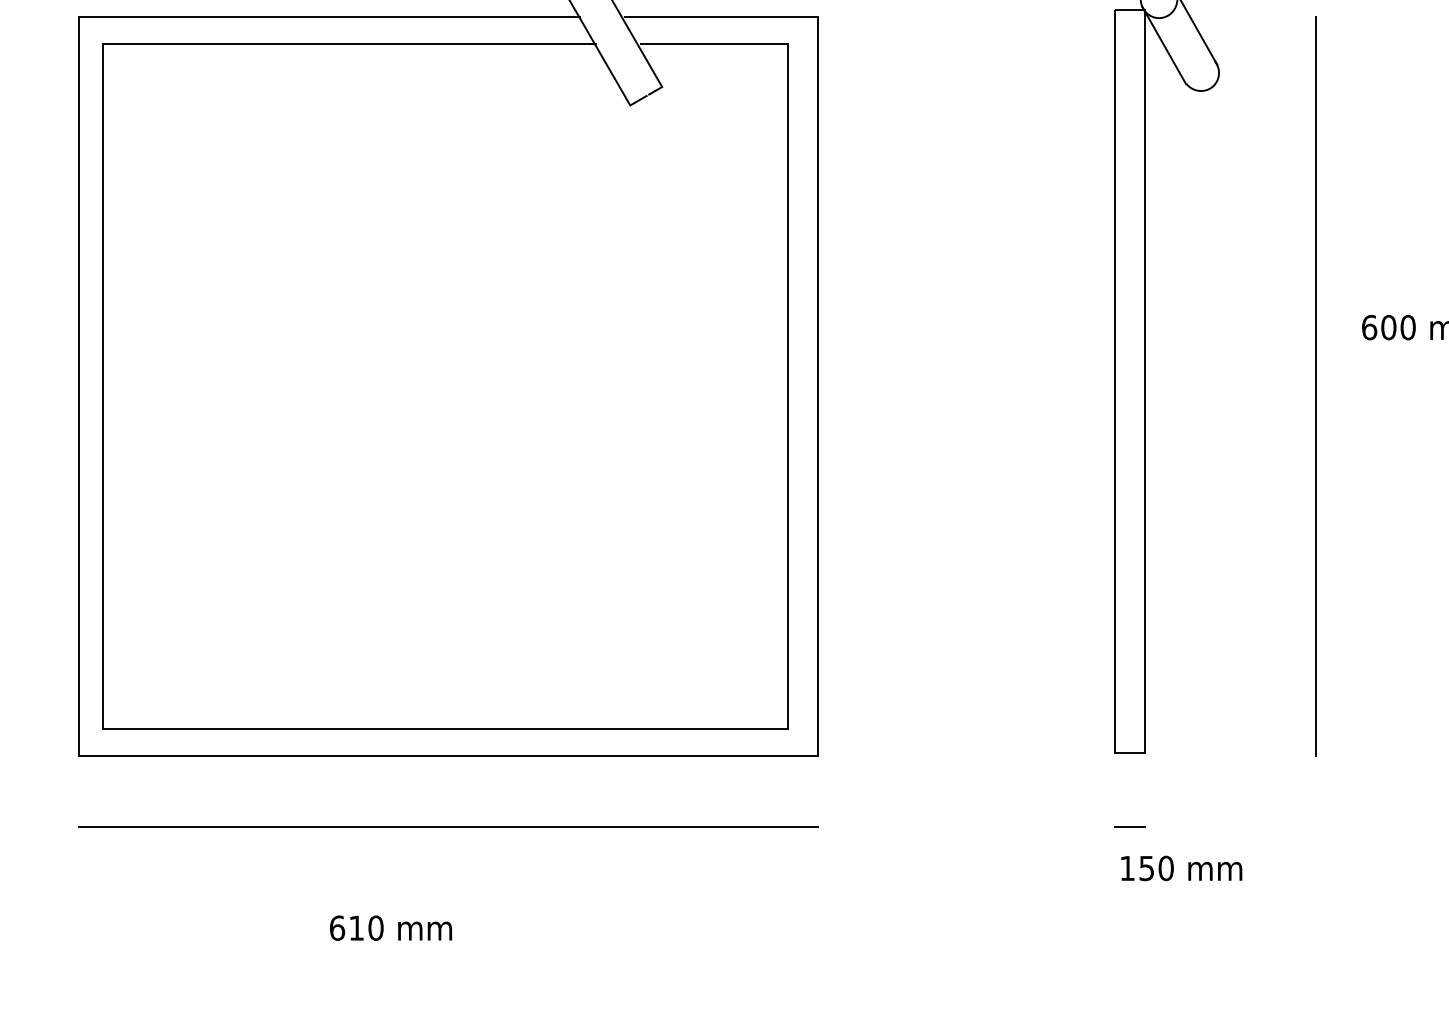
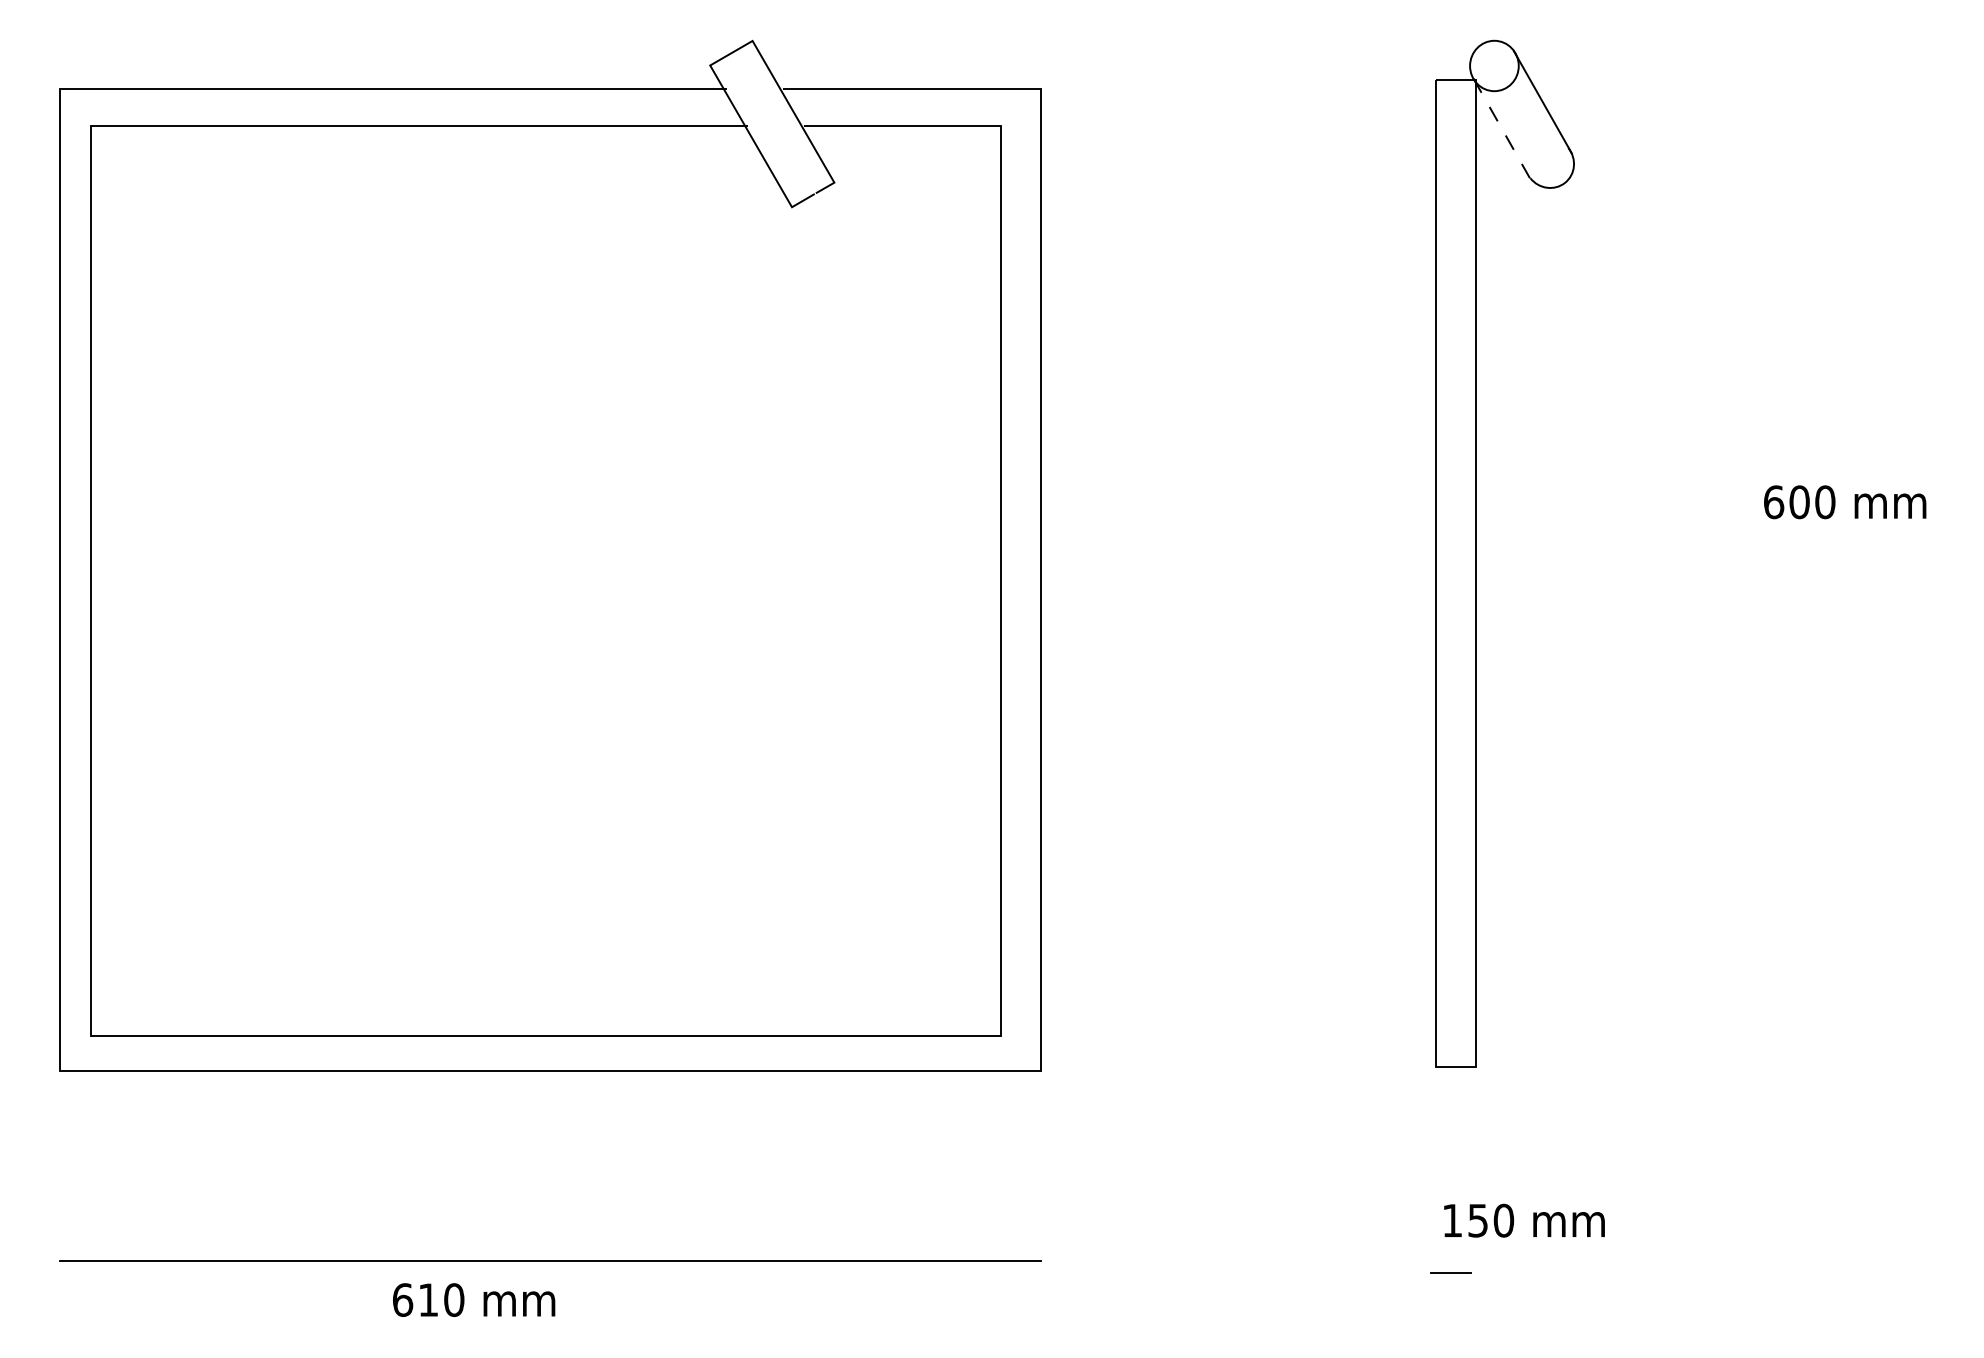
line: (1163, 44) -> (1500, 126), solid -> dashed
line: (1315, 386) -> (1702, 580), removed
line: (448, 826) -> (550, 1260), moved
line: (1129, 826) -> (1450, 1272), moved

